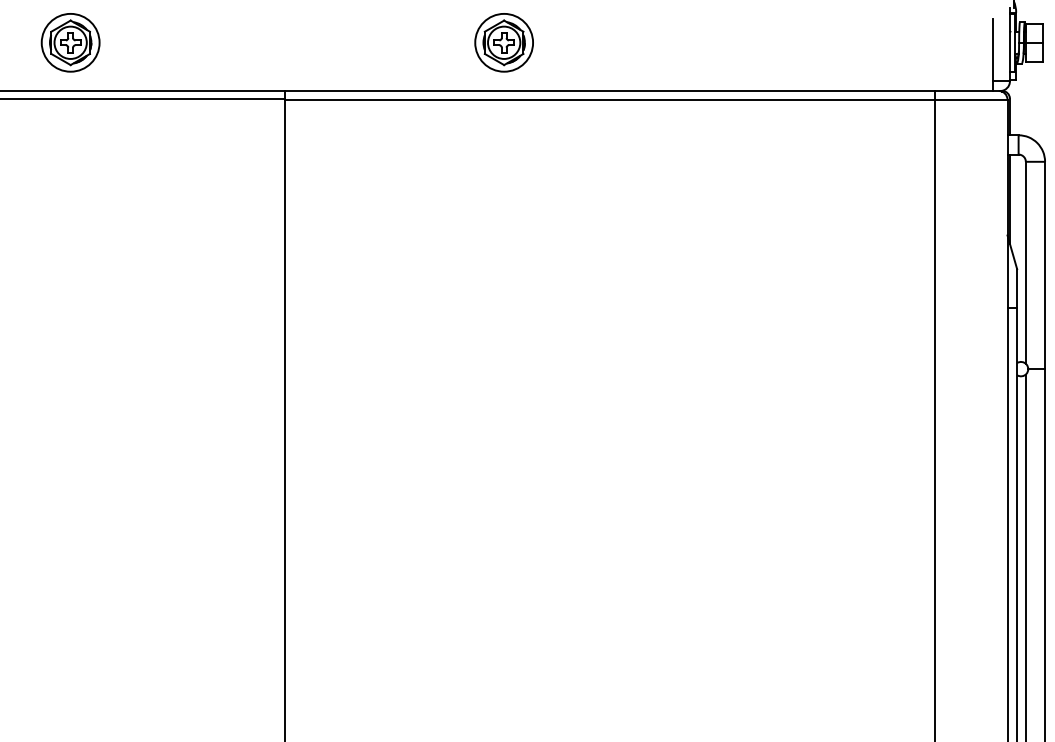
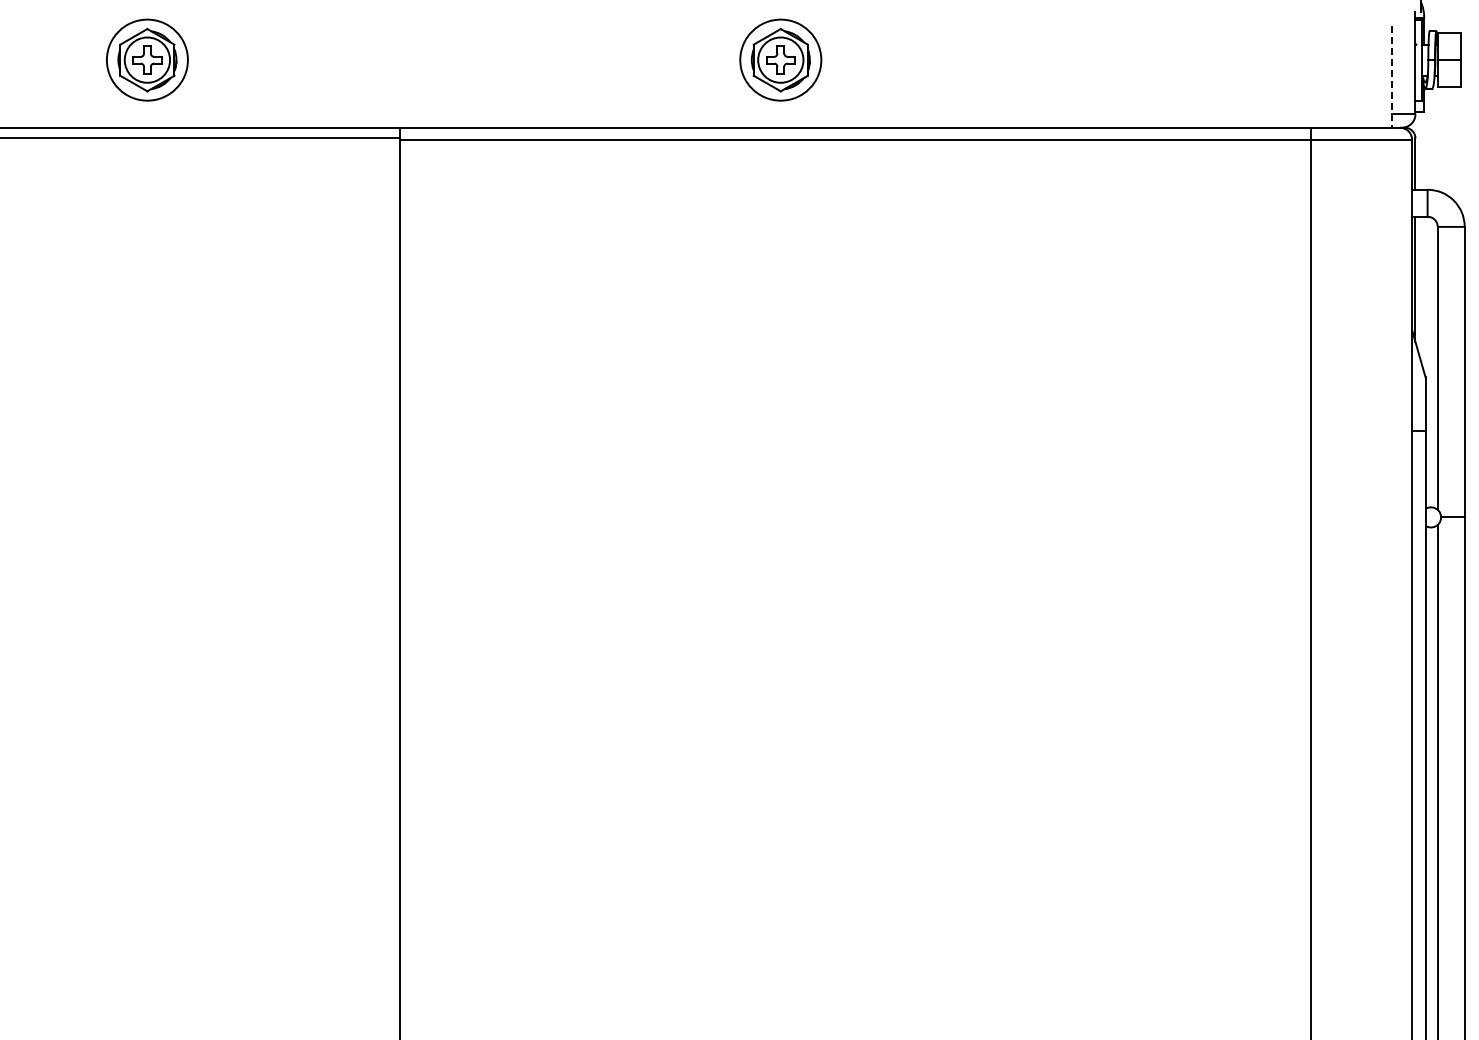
part: (70, 42) -> (147, 59), moved
part: (503, 42) -> (780, 59), moved
line: (992, 55) -> (1391, 77), solid -> dashed

